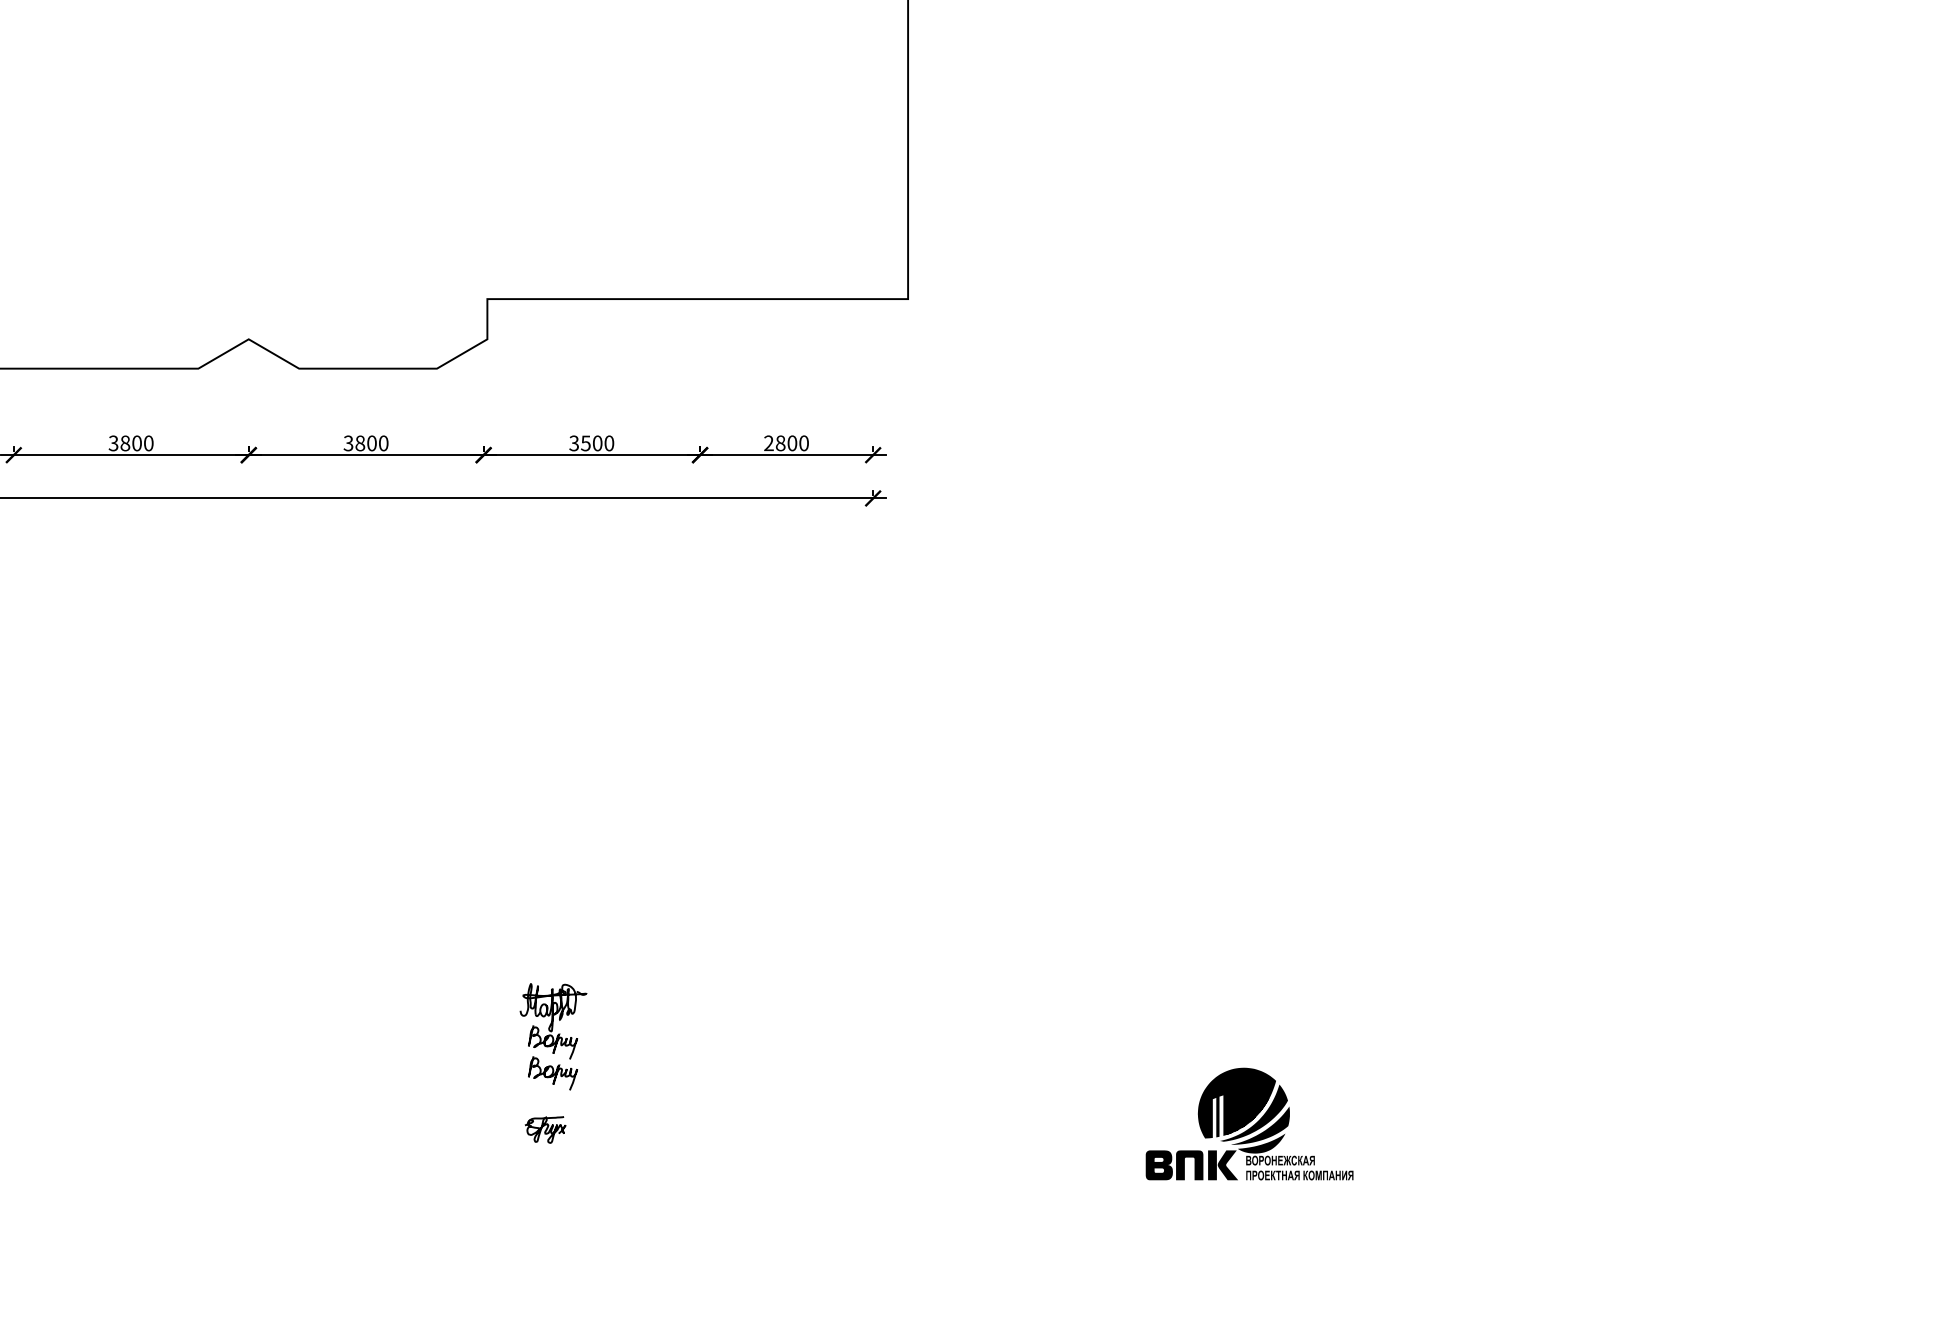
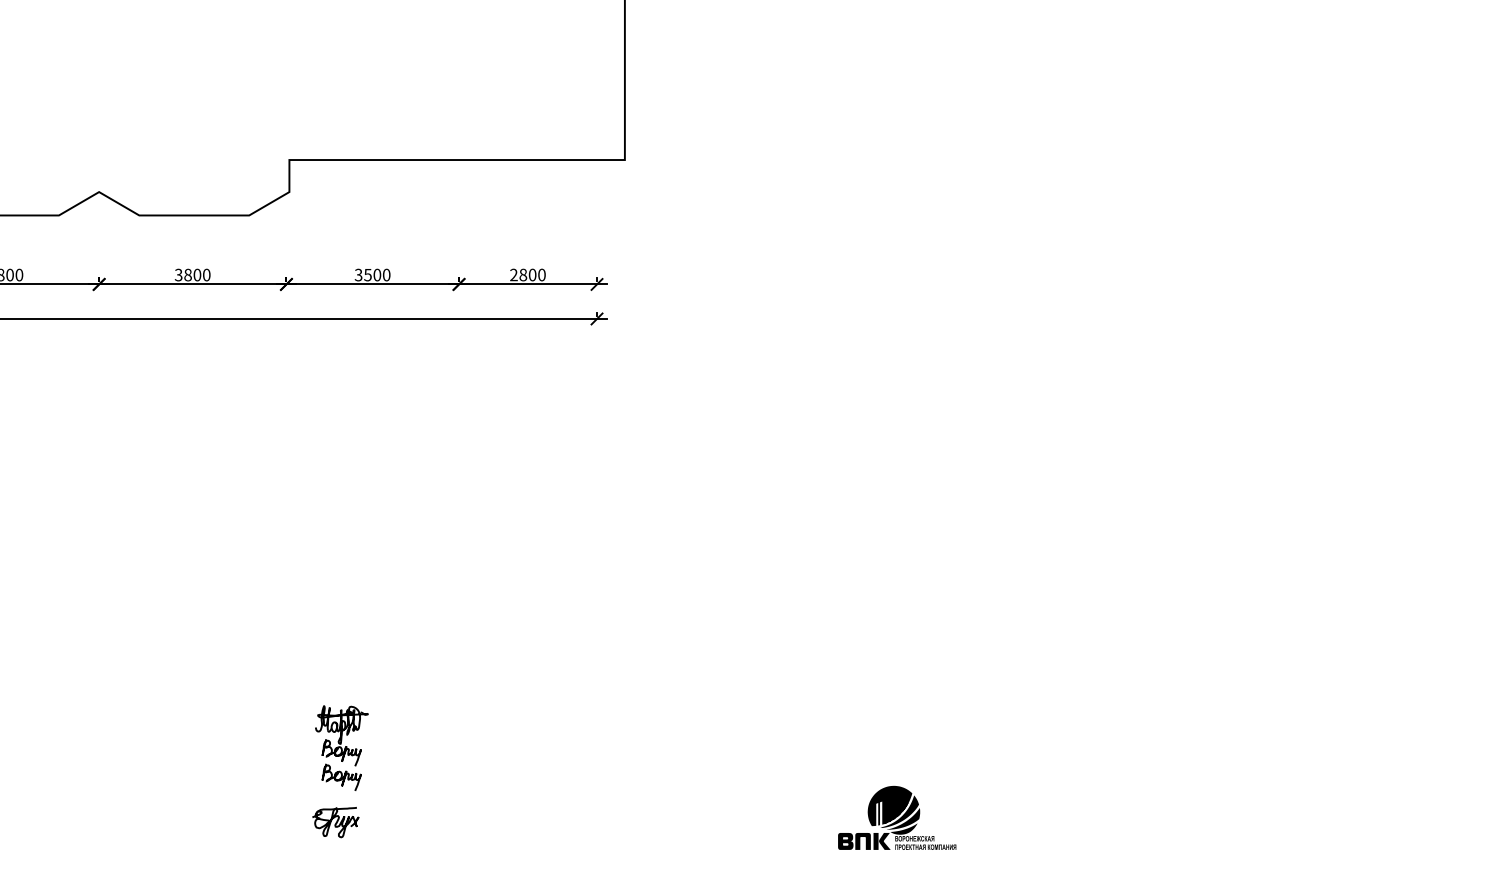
part: (1249, 1124) -> (897, 818), size x0.71
part: (545, 1129) -> (335, 822), size x1.43

